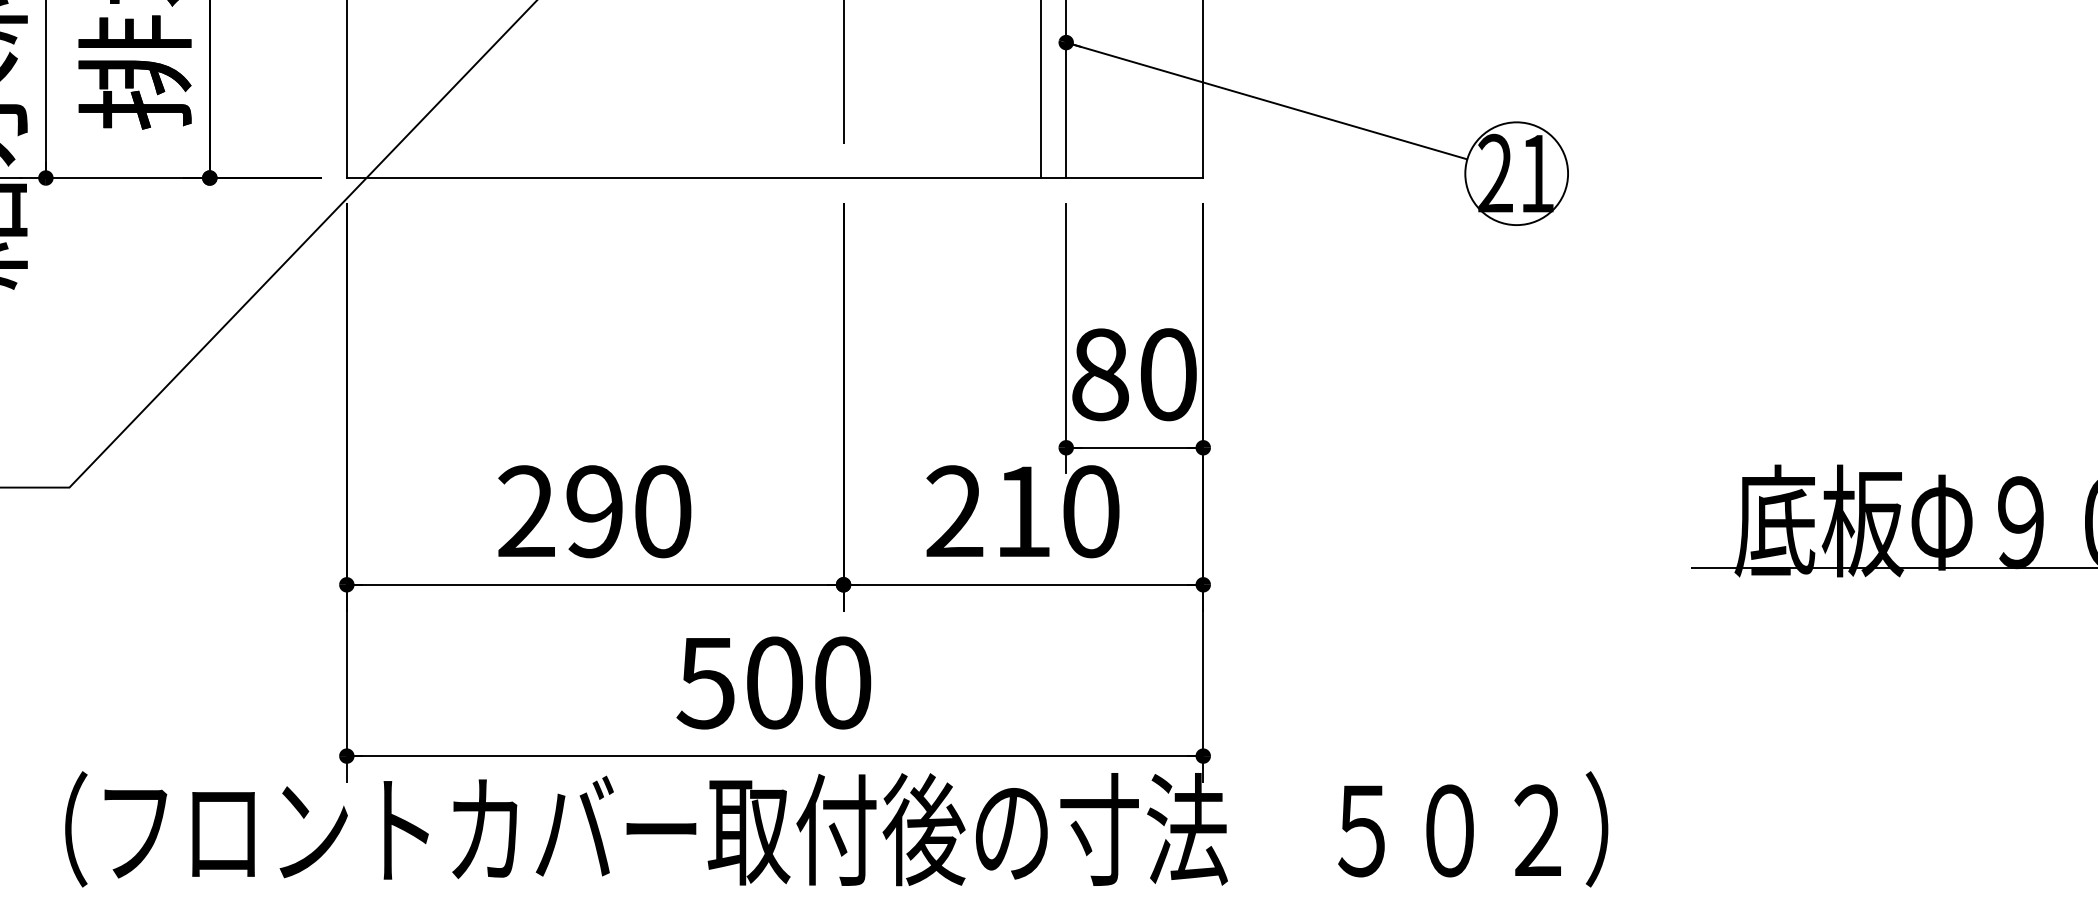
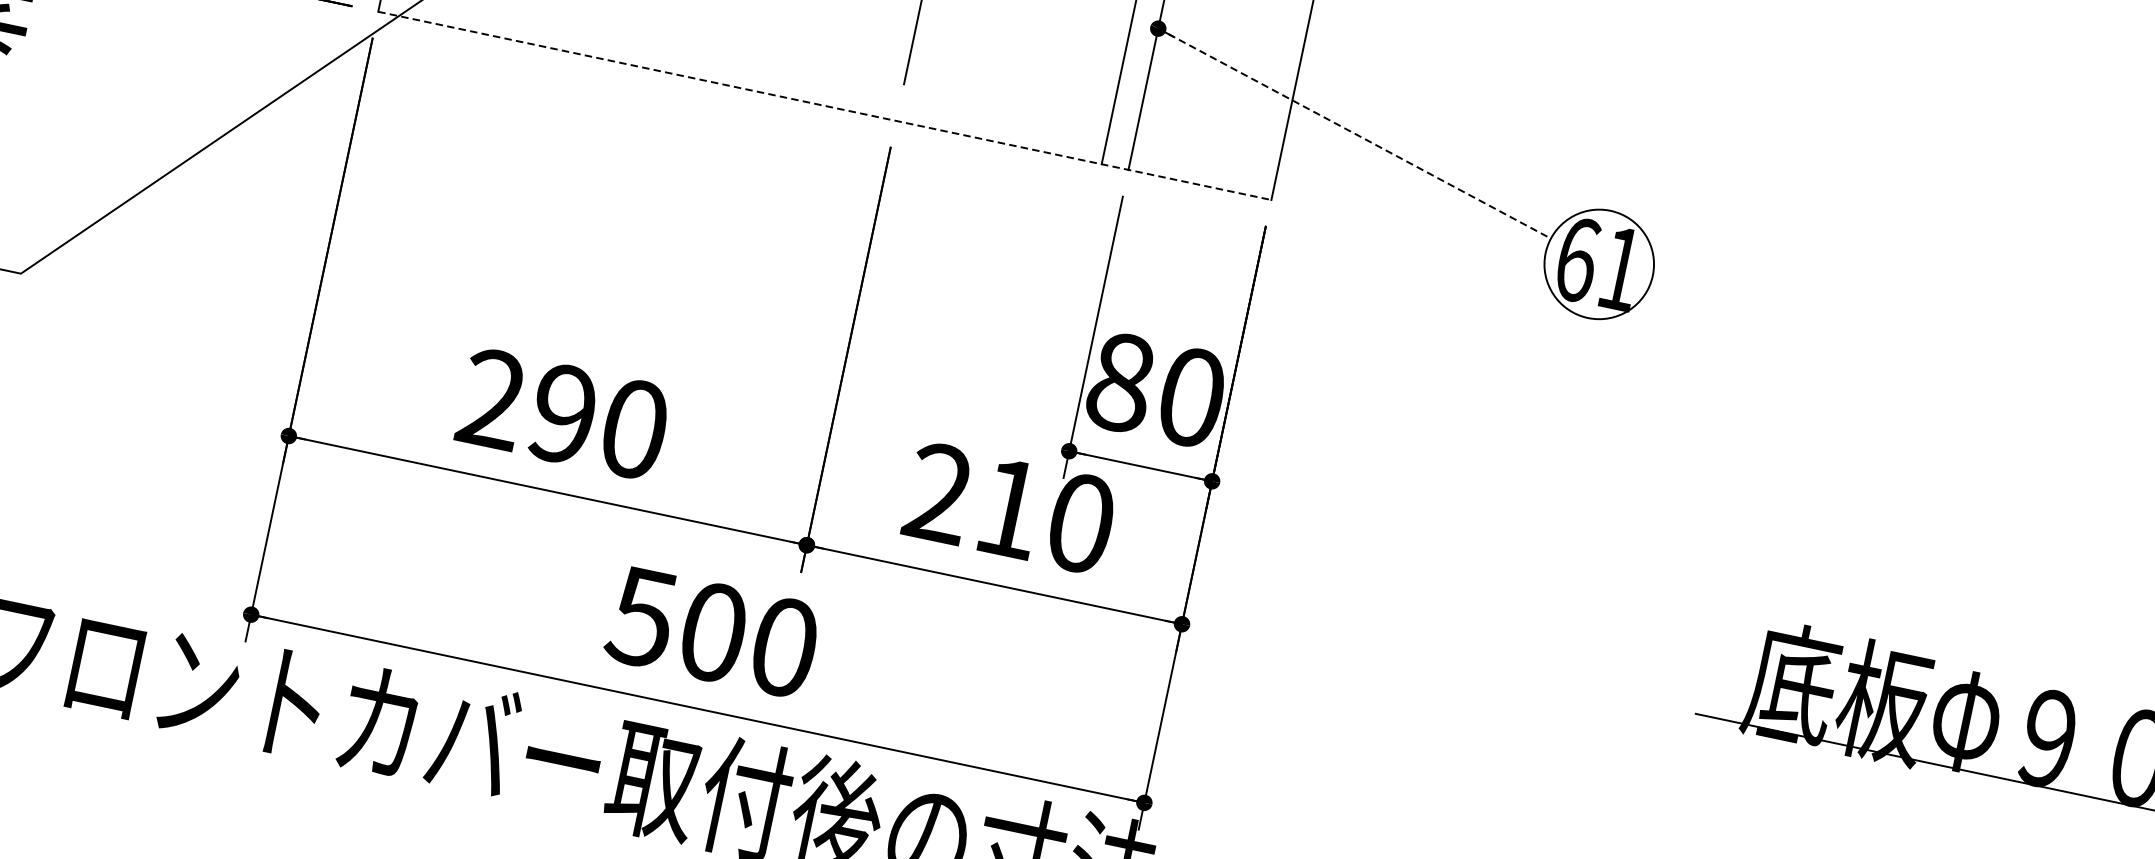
line: (1266, 100) -> (1354, 133), solid -> dashed
text: (1495, 173) -> (1577, 259), 21 -> 61
line: (775, 178) -> (825, 106), solid -> dashed

